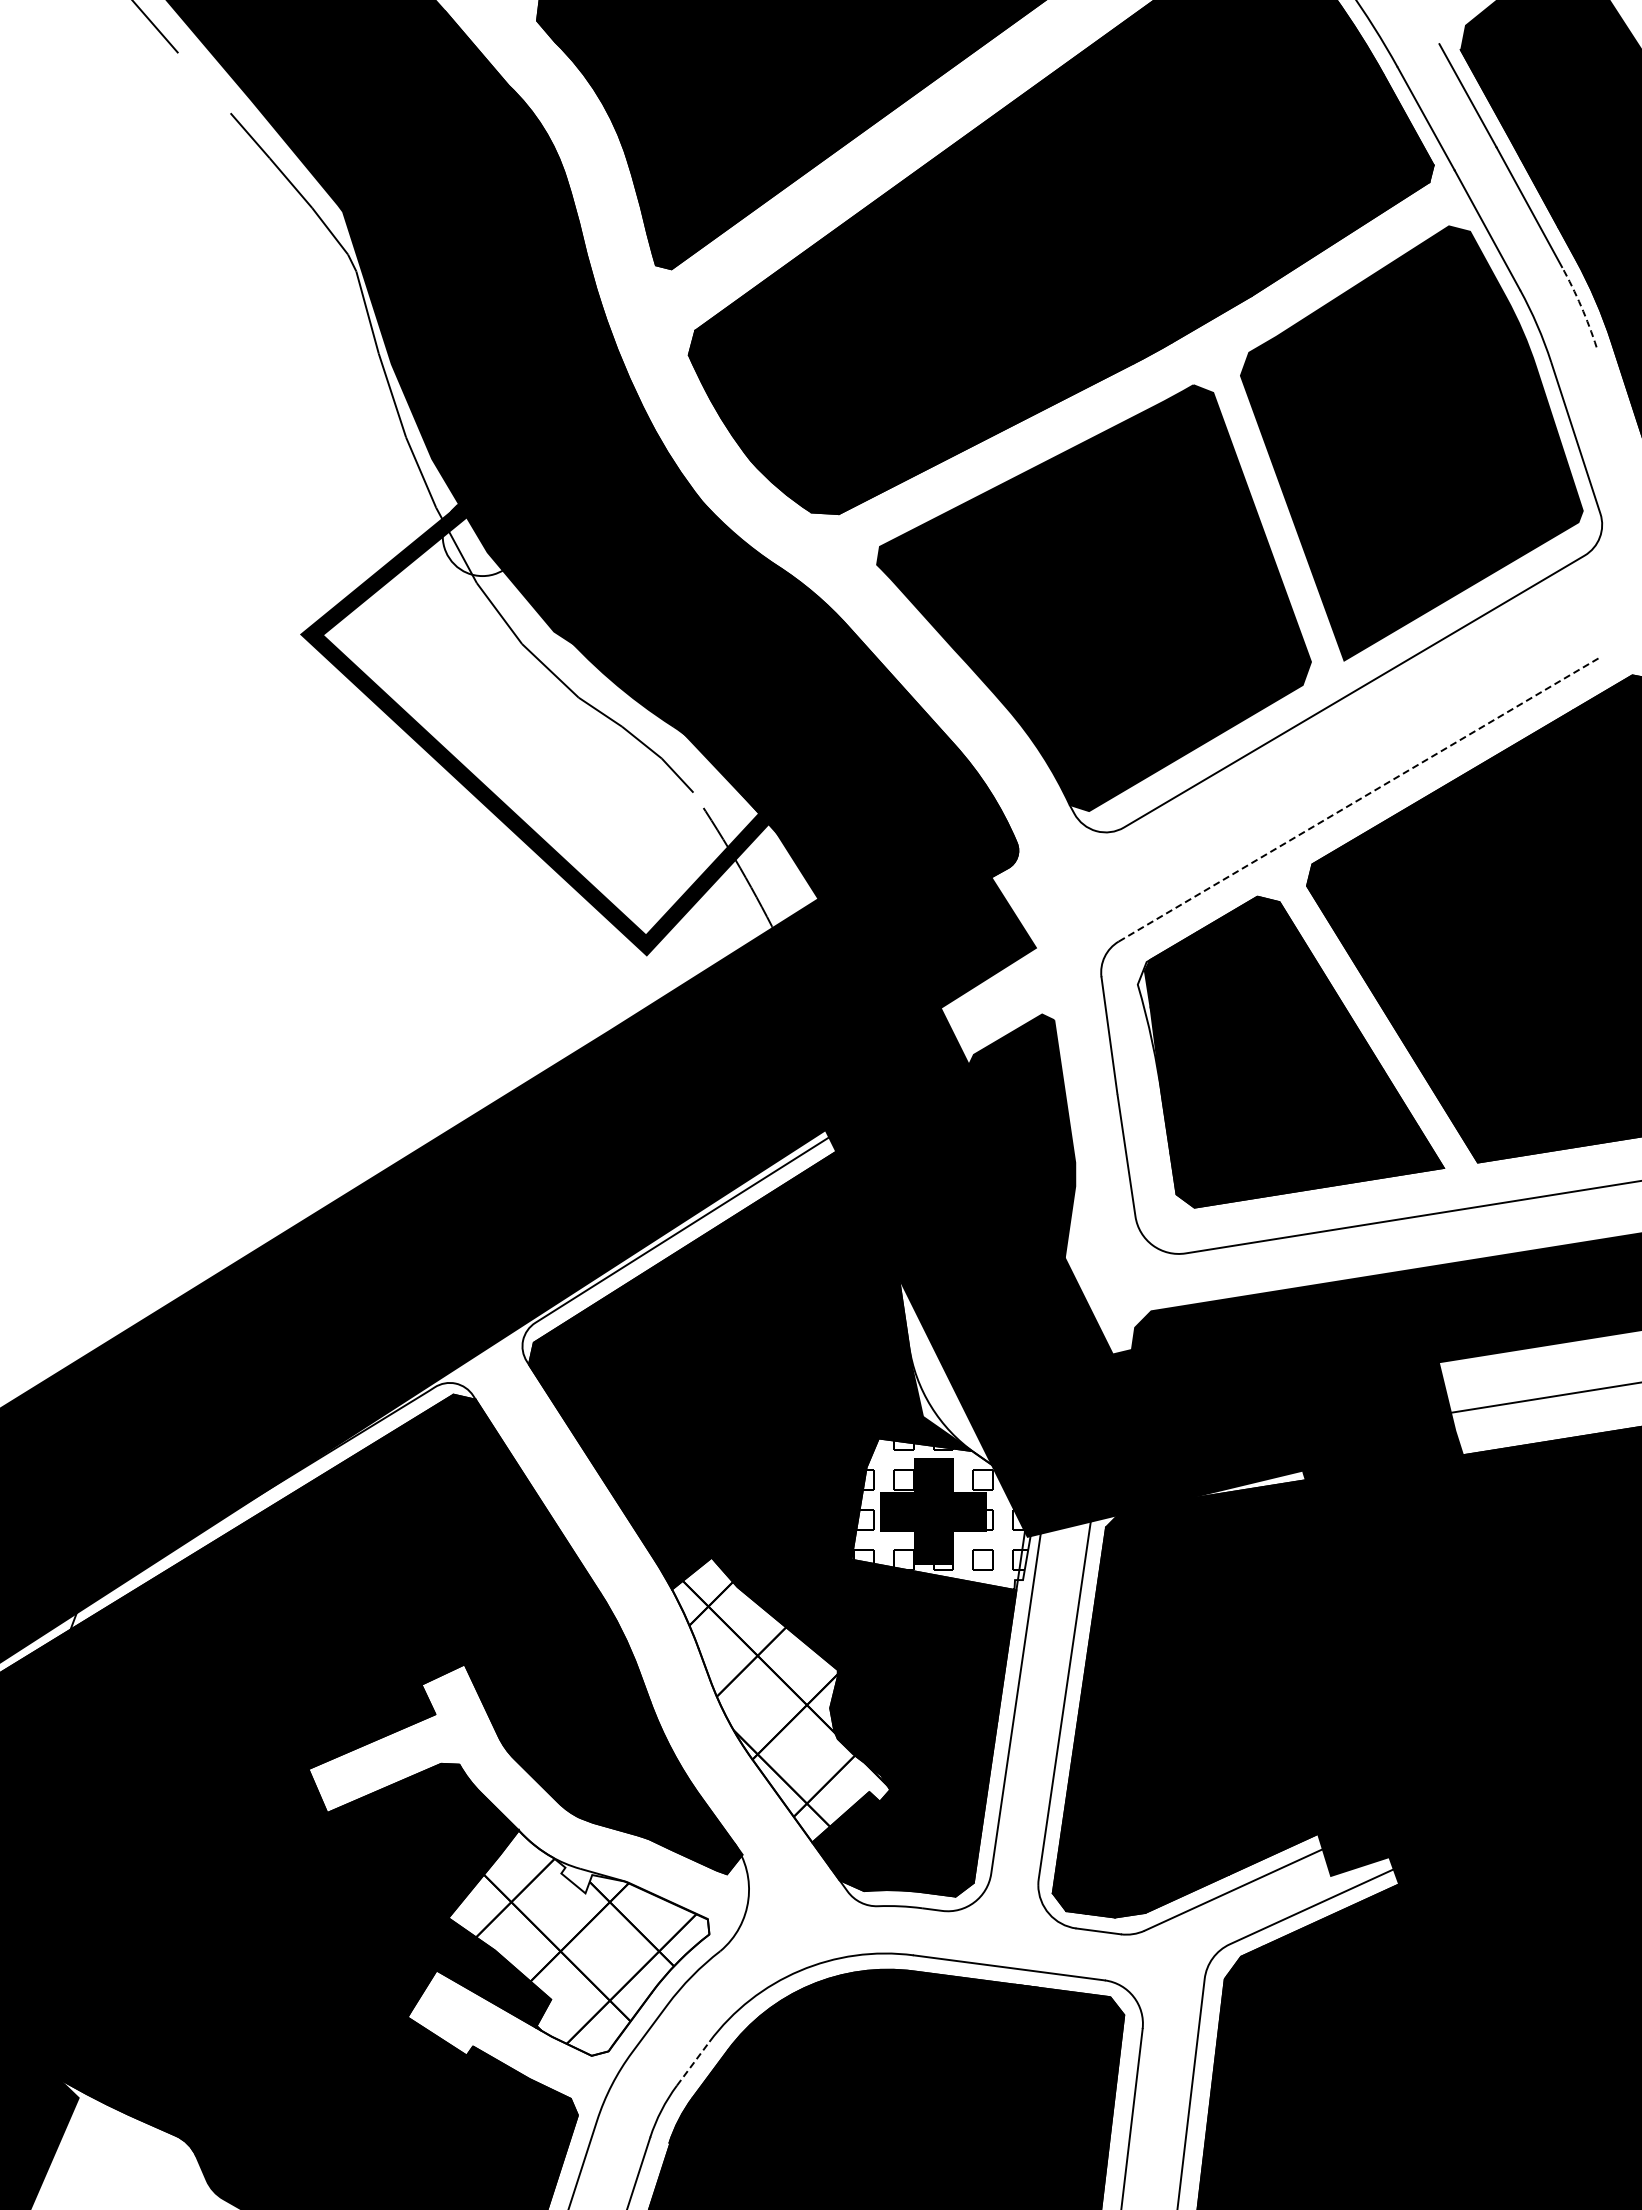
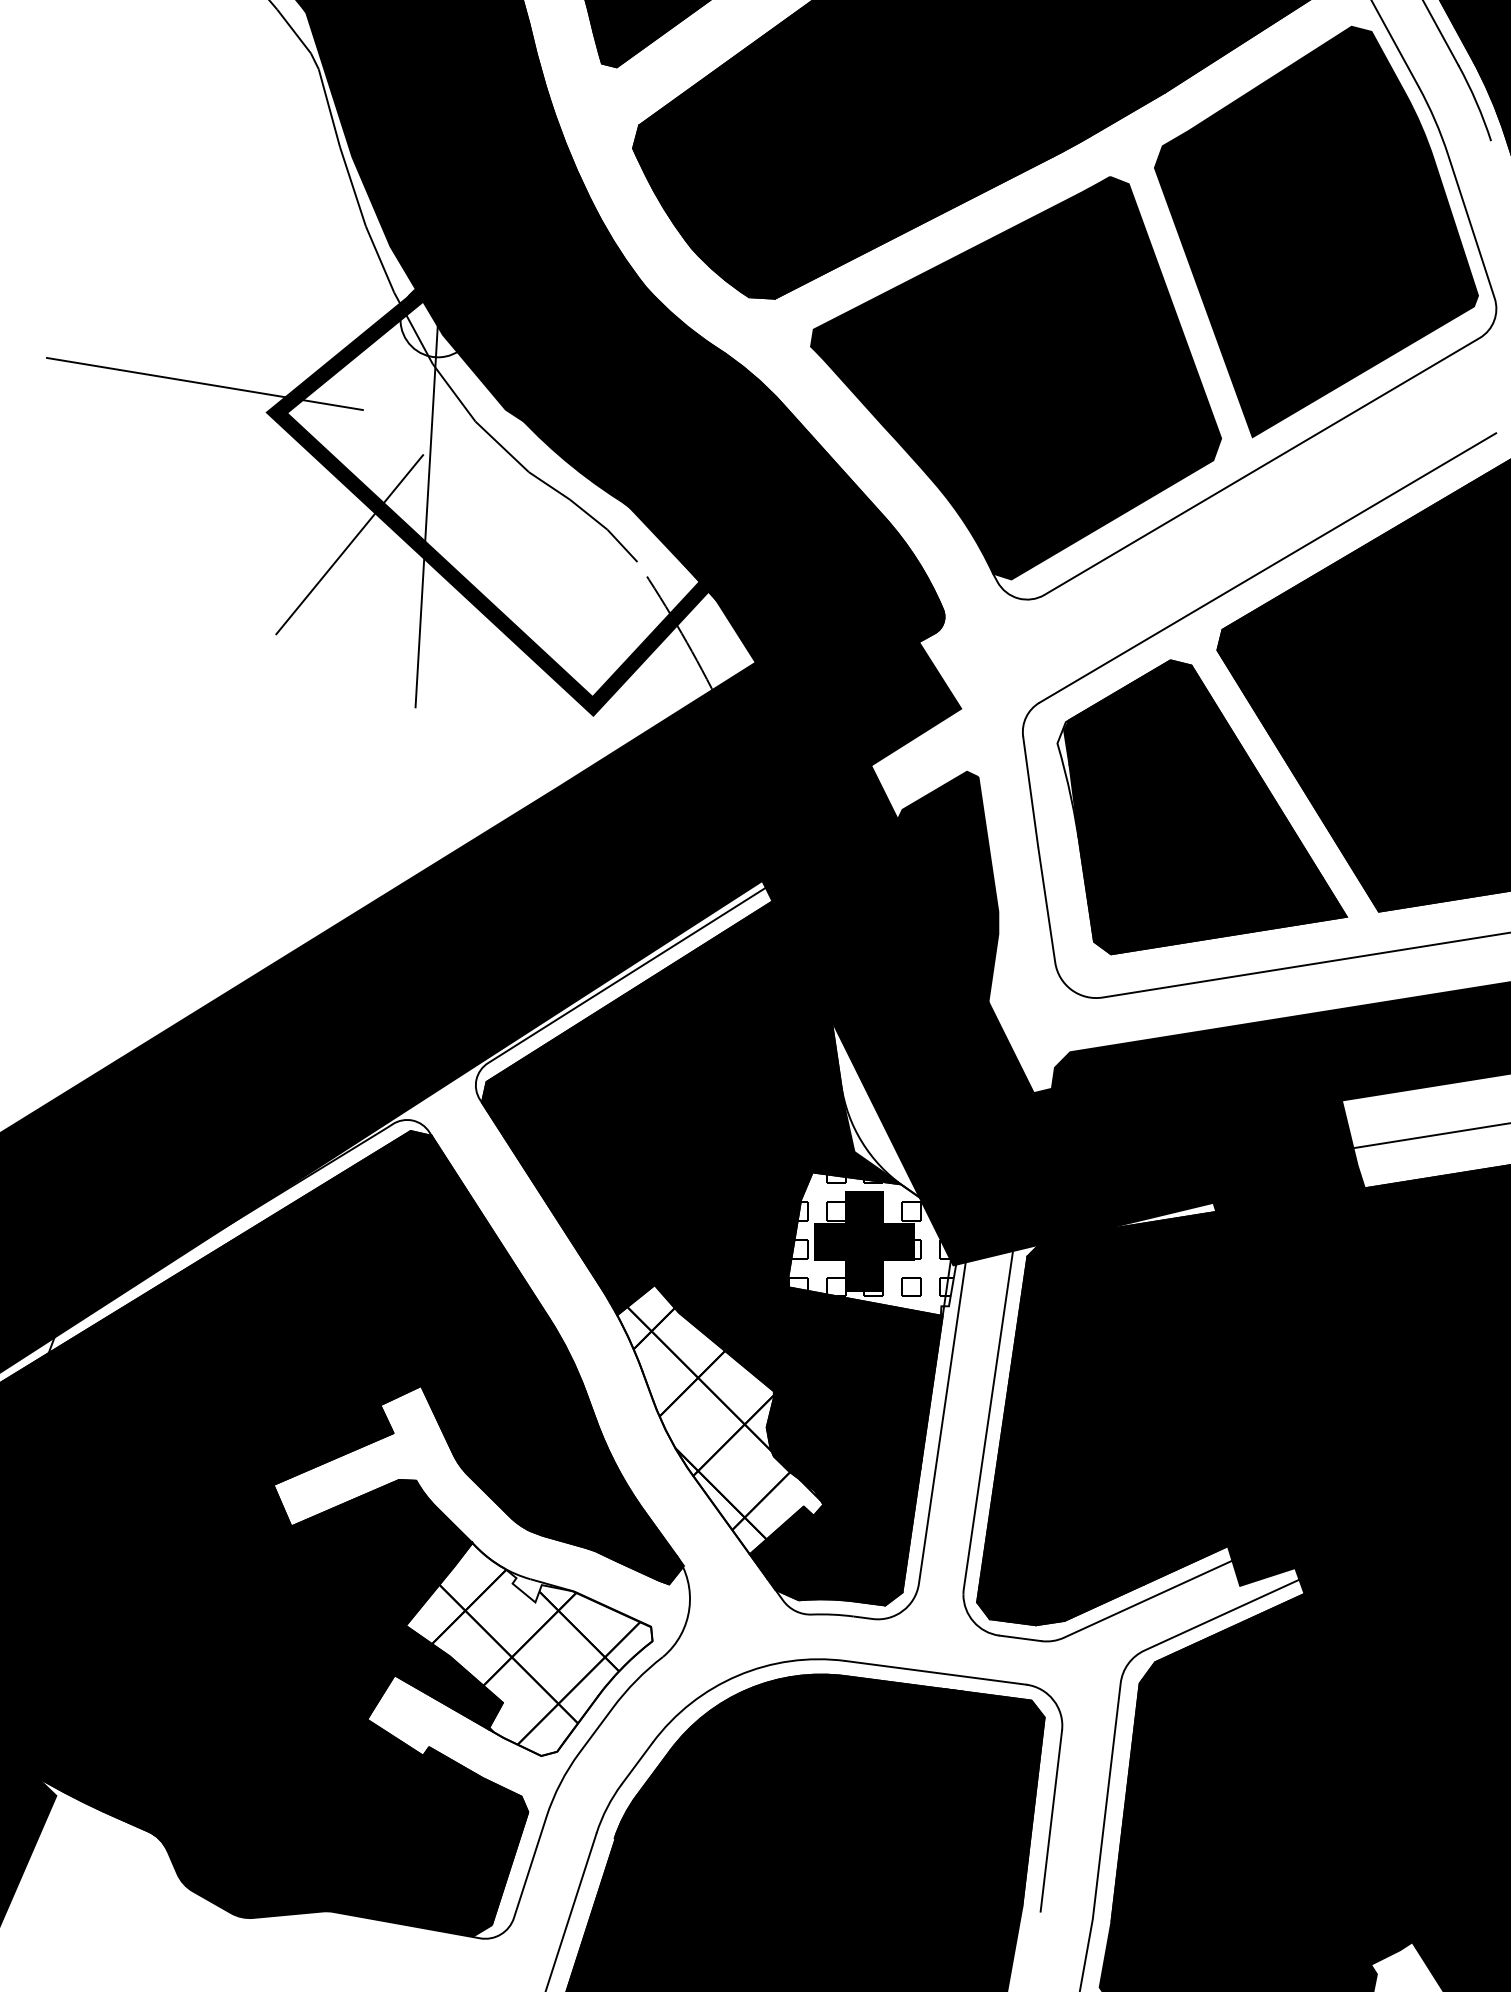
arc: (1581, 306) -> (1476, 102), dashed -> solid
line: (235, 603) -> (204, 383), added
line: (470, 741) -> (426, 513), added
line: (388, 774) -> (349, 544), added
line: (1360, 798) -> (1267, 567), dashed -> solid
line: (693, 2063) -> (637, 1763), dashed -> solid

